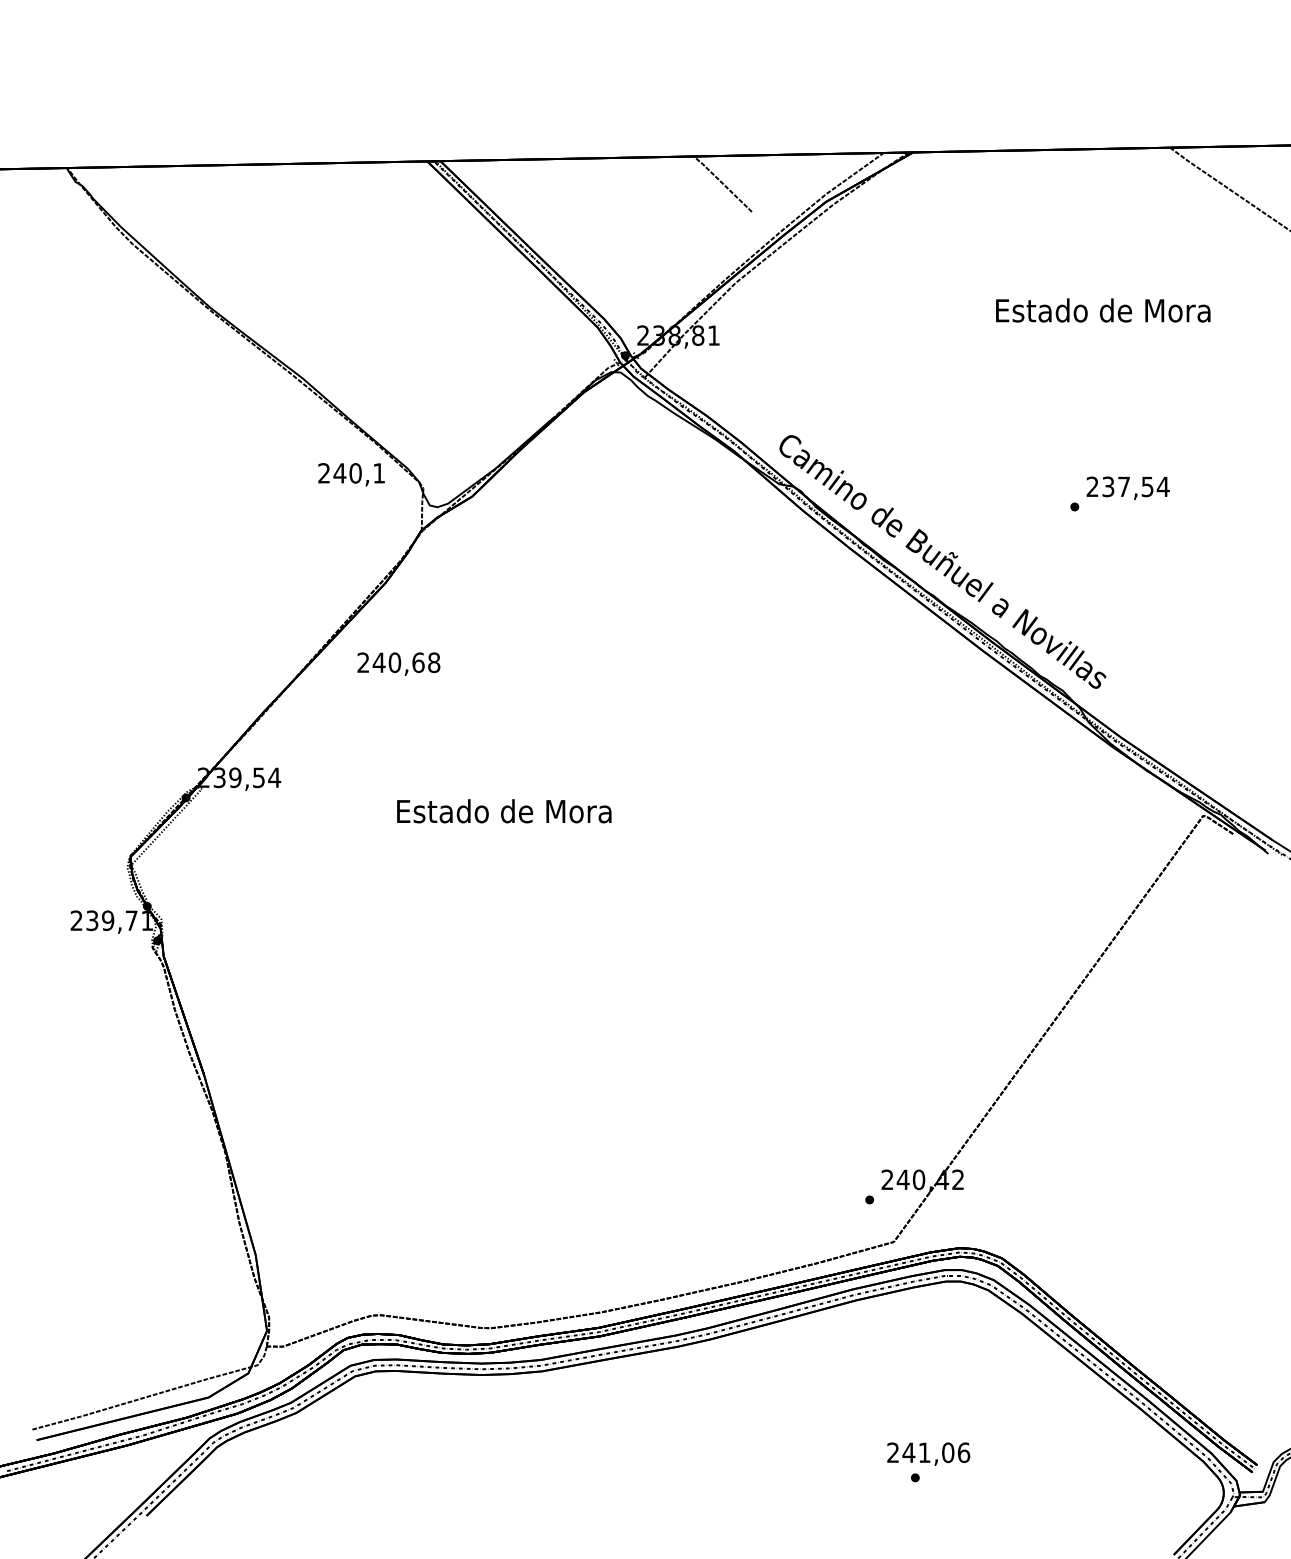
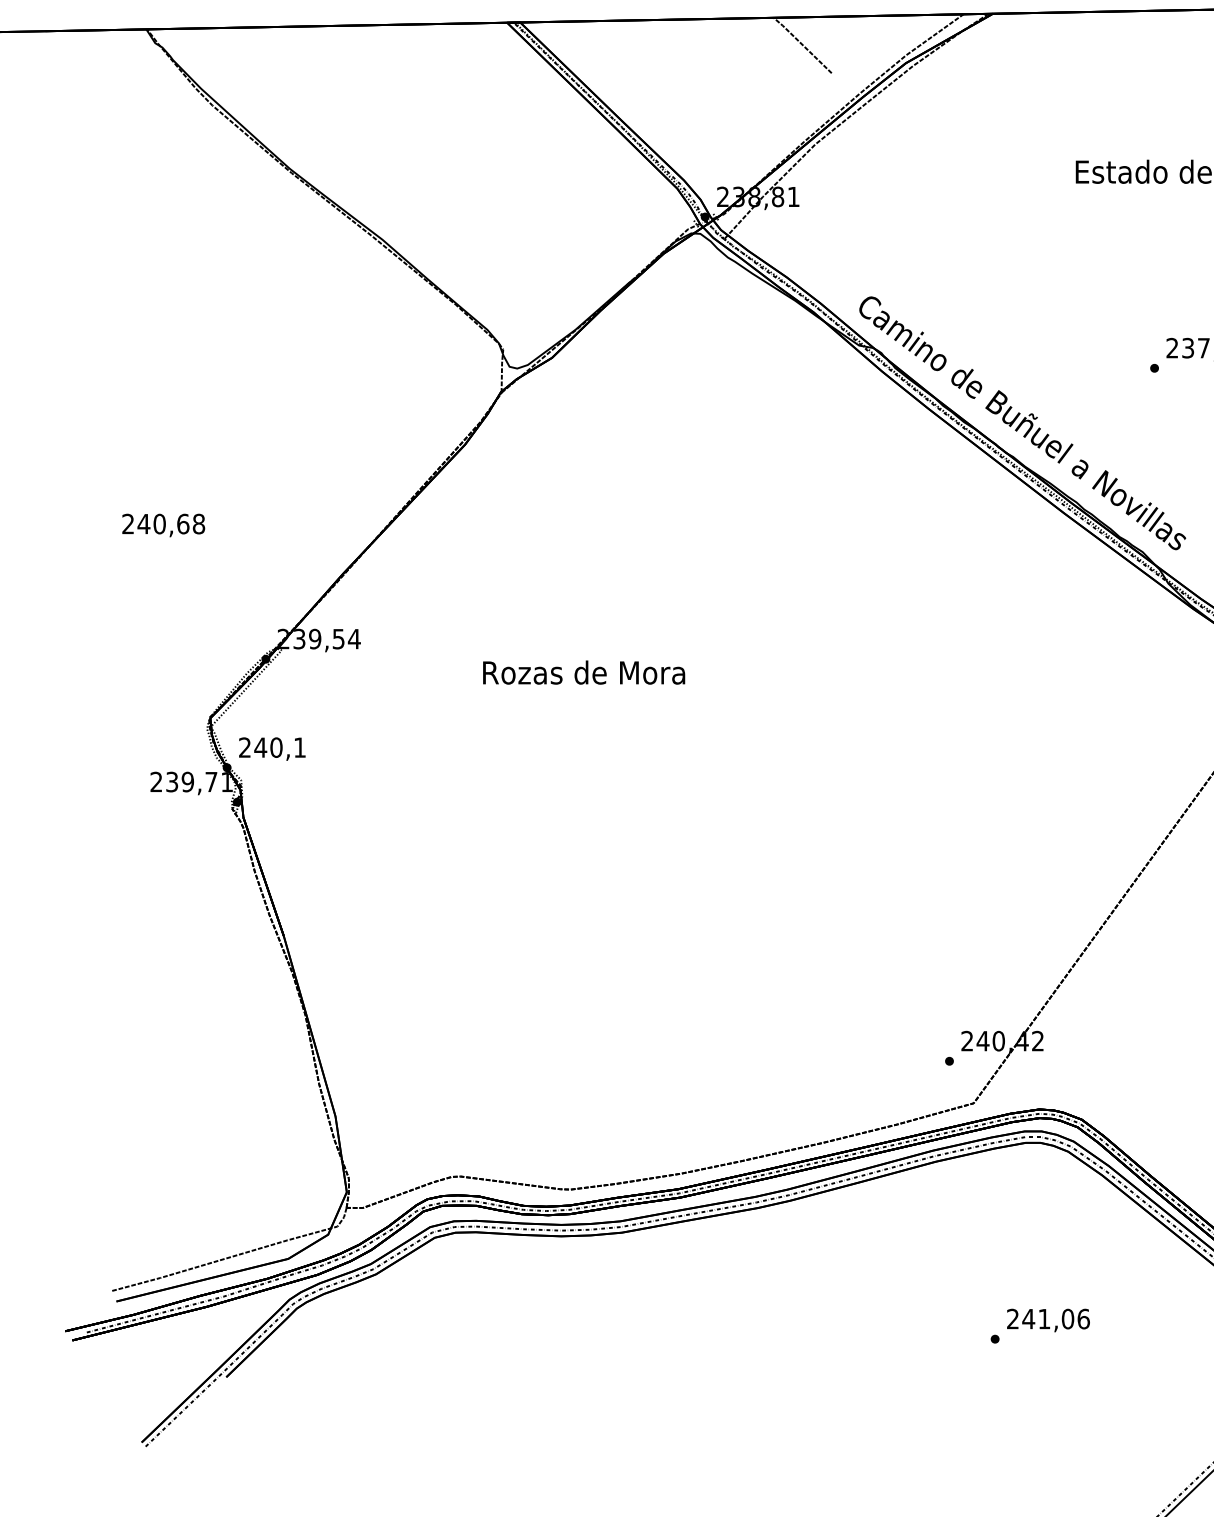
text: (351, 474) -> (272, 748), moved
text: (398, 663) -> (163, 524), moved
text: (504, 811) -> (584, 672), Estado de Mora -> Rozas de Mora
text: (928, 1453) -> (1048, 1319), moved

